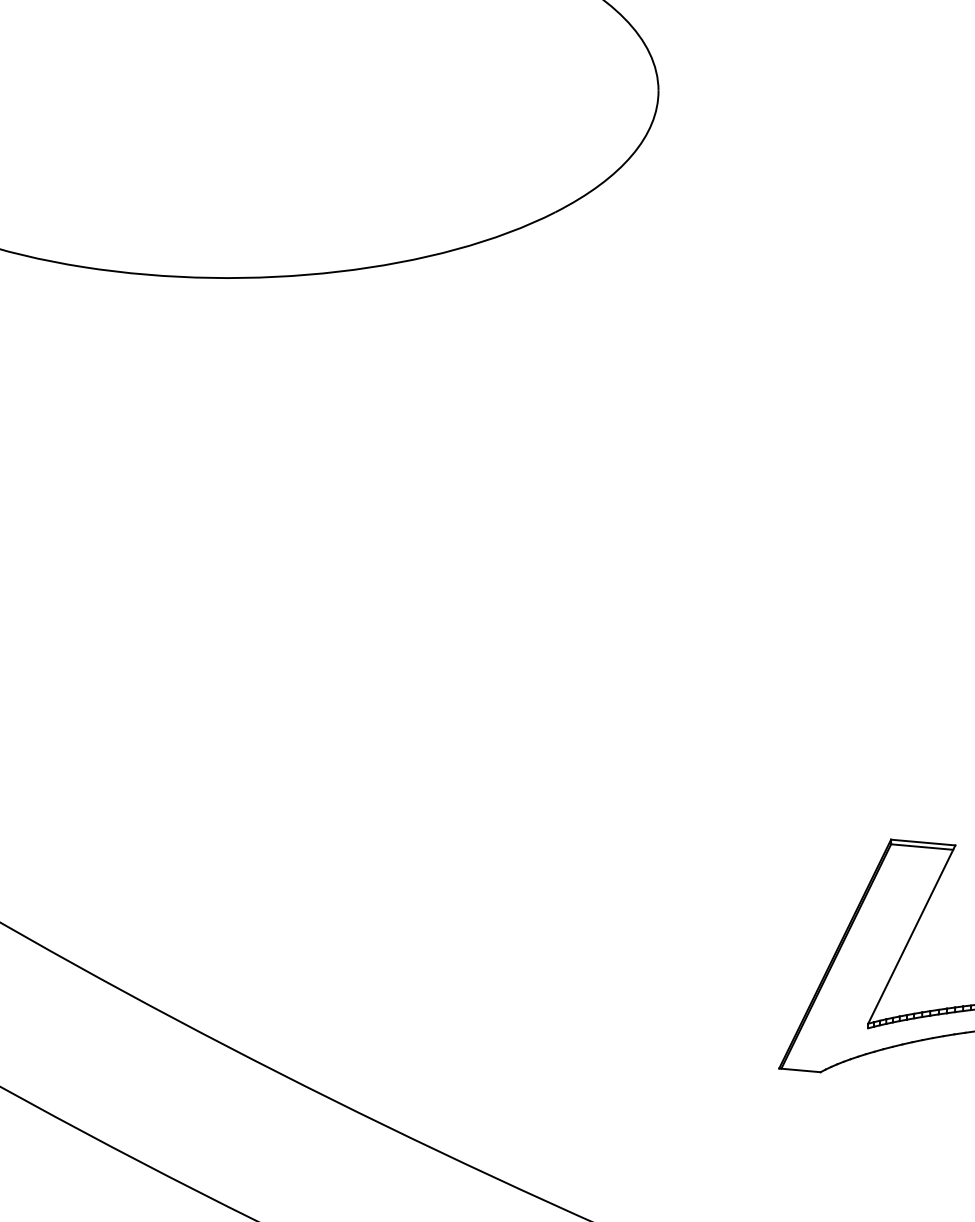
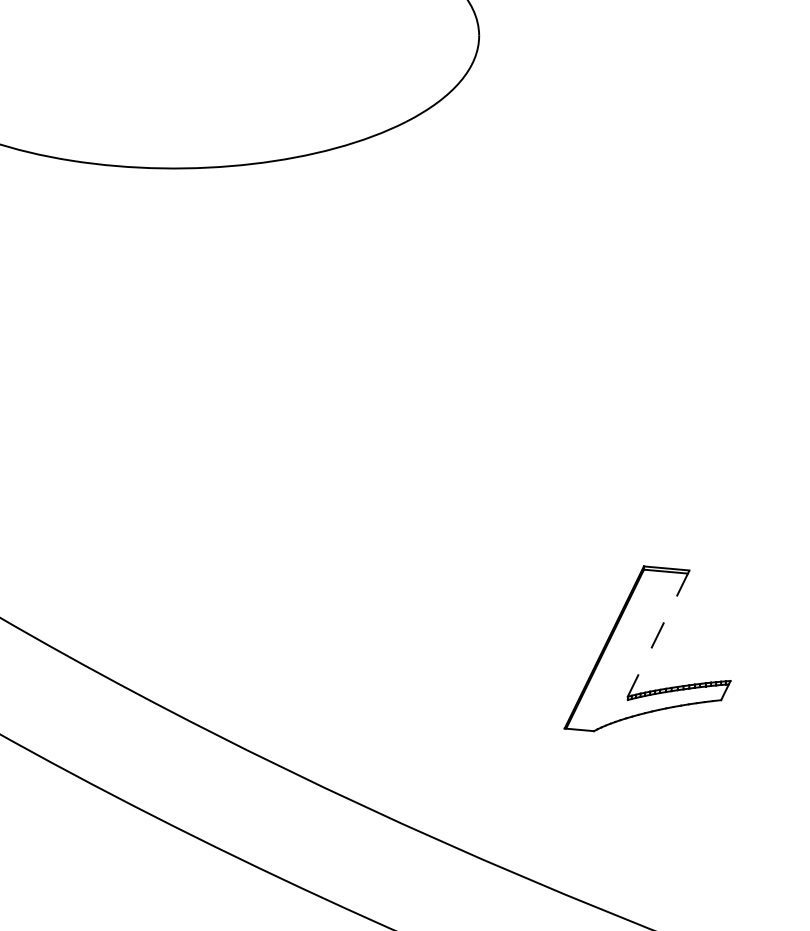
line: (911, 935) -> (658, 634), solid -> dashed

